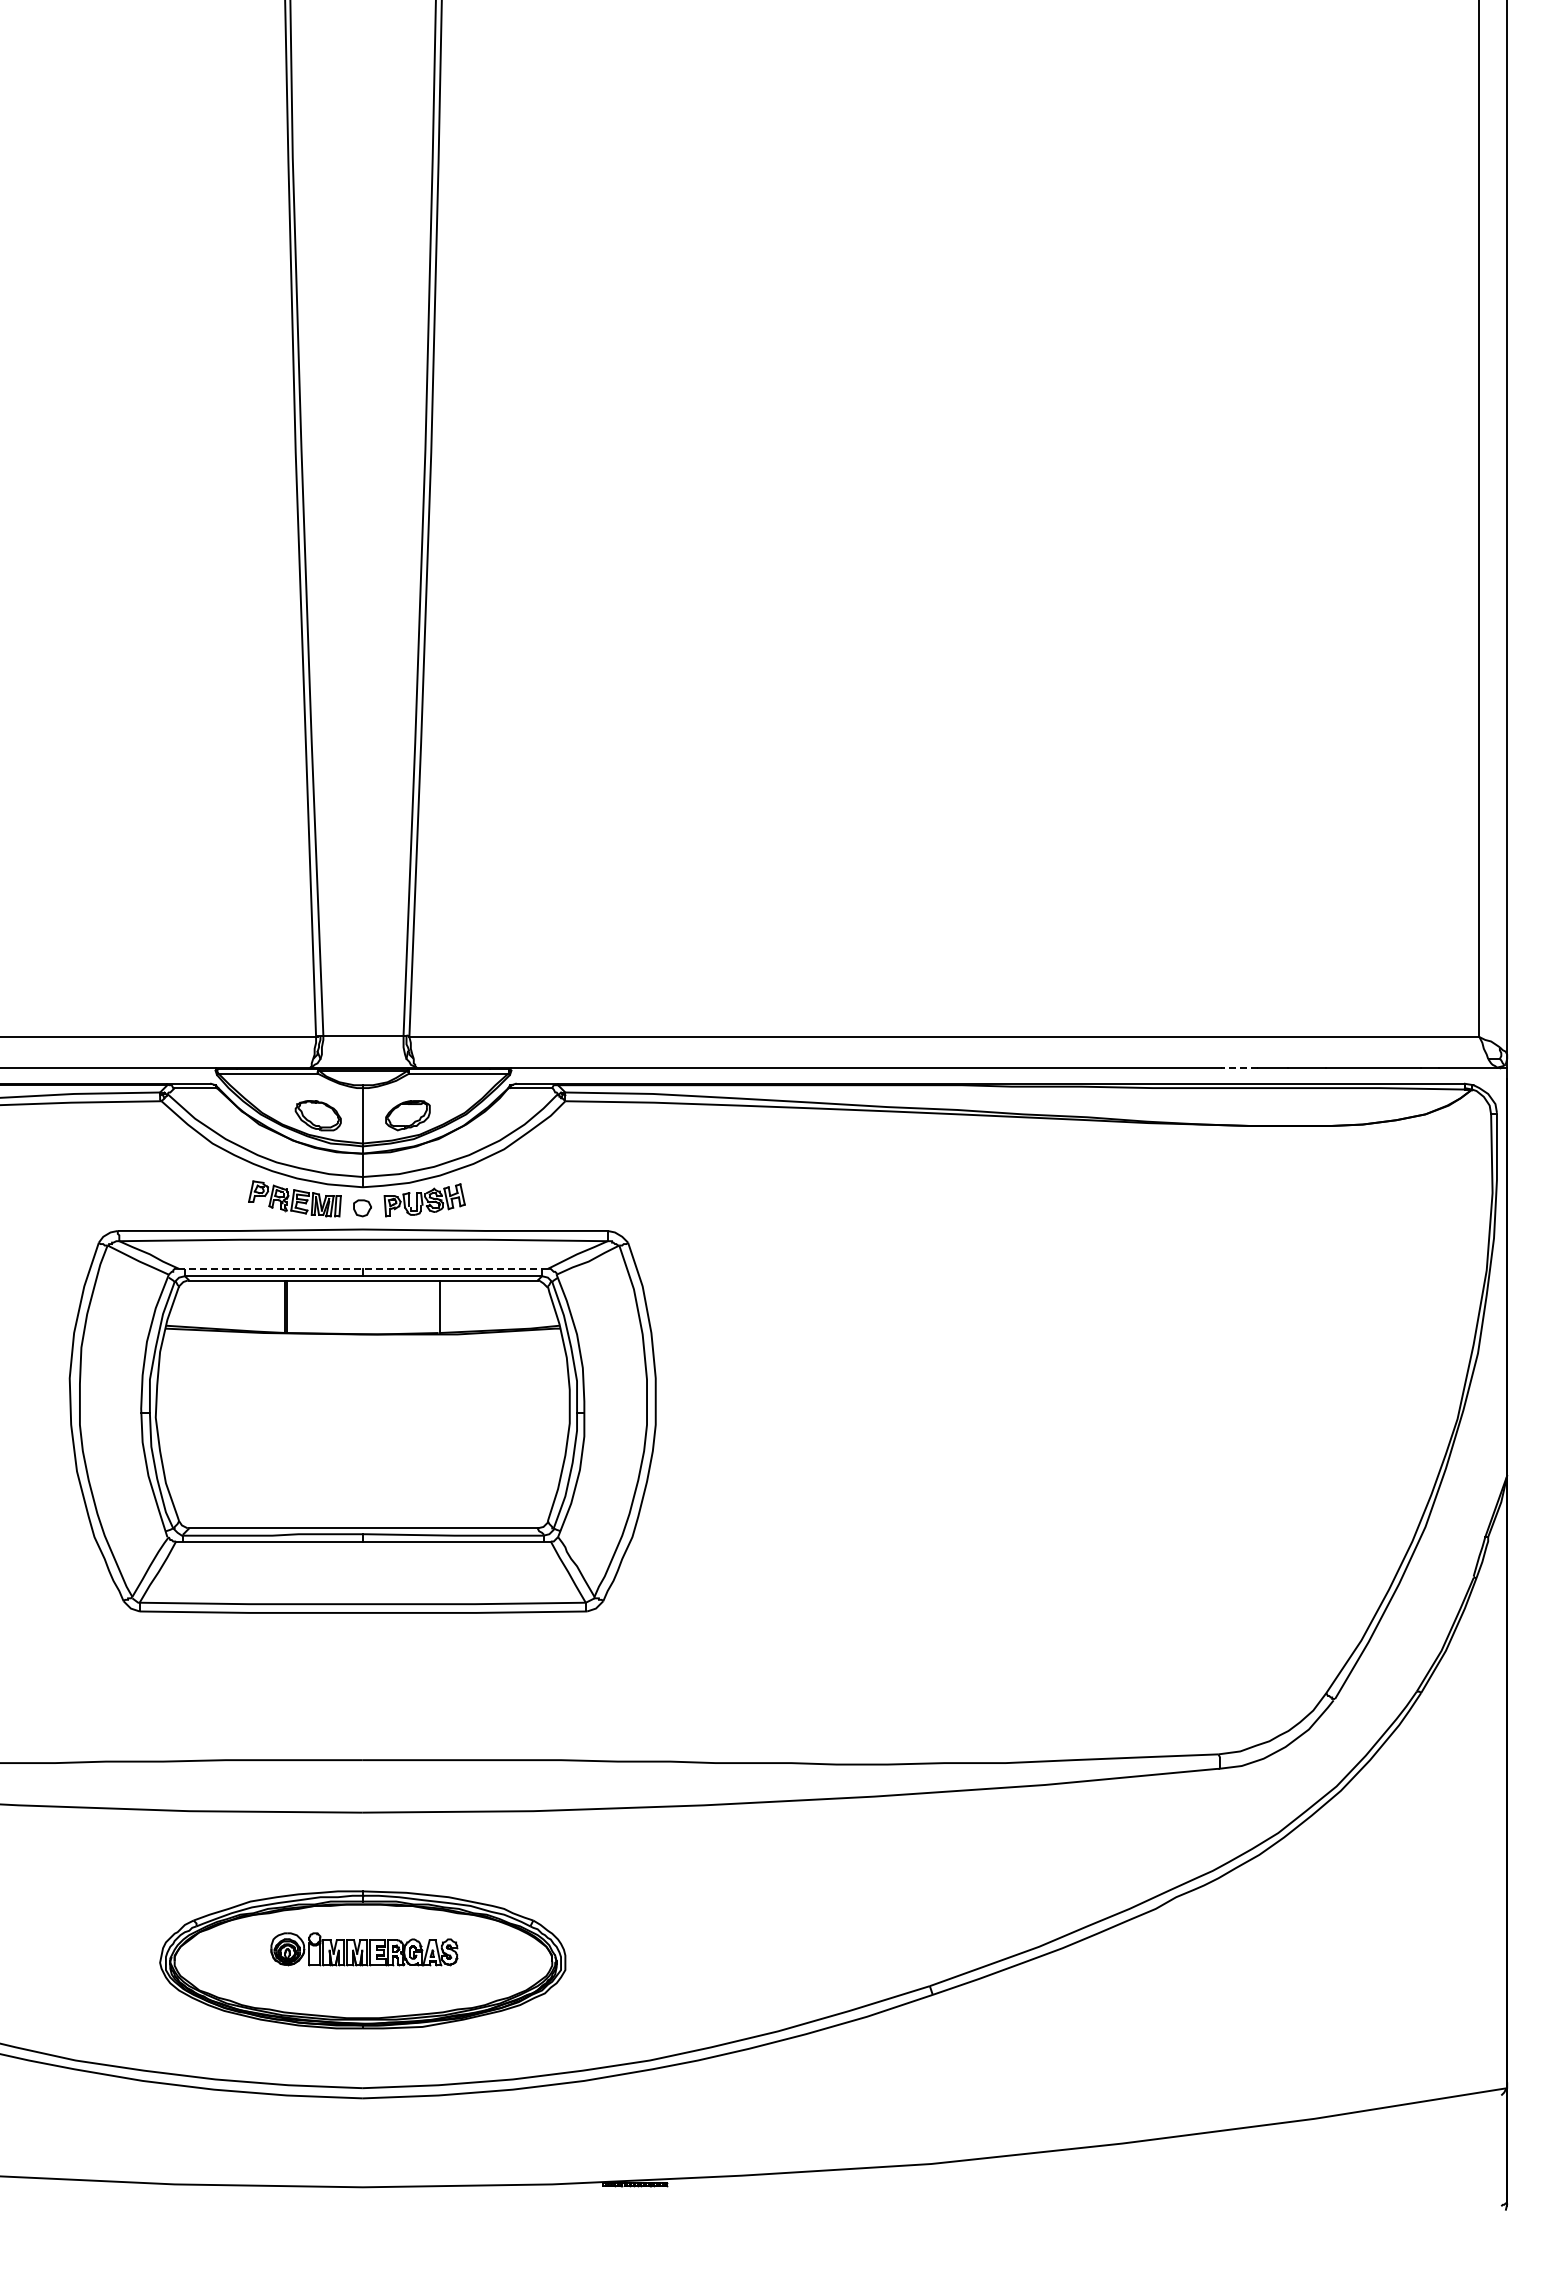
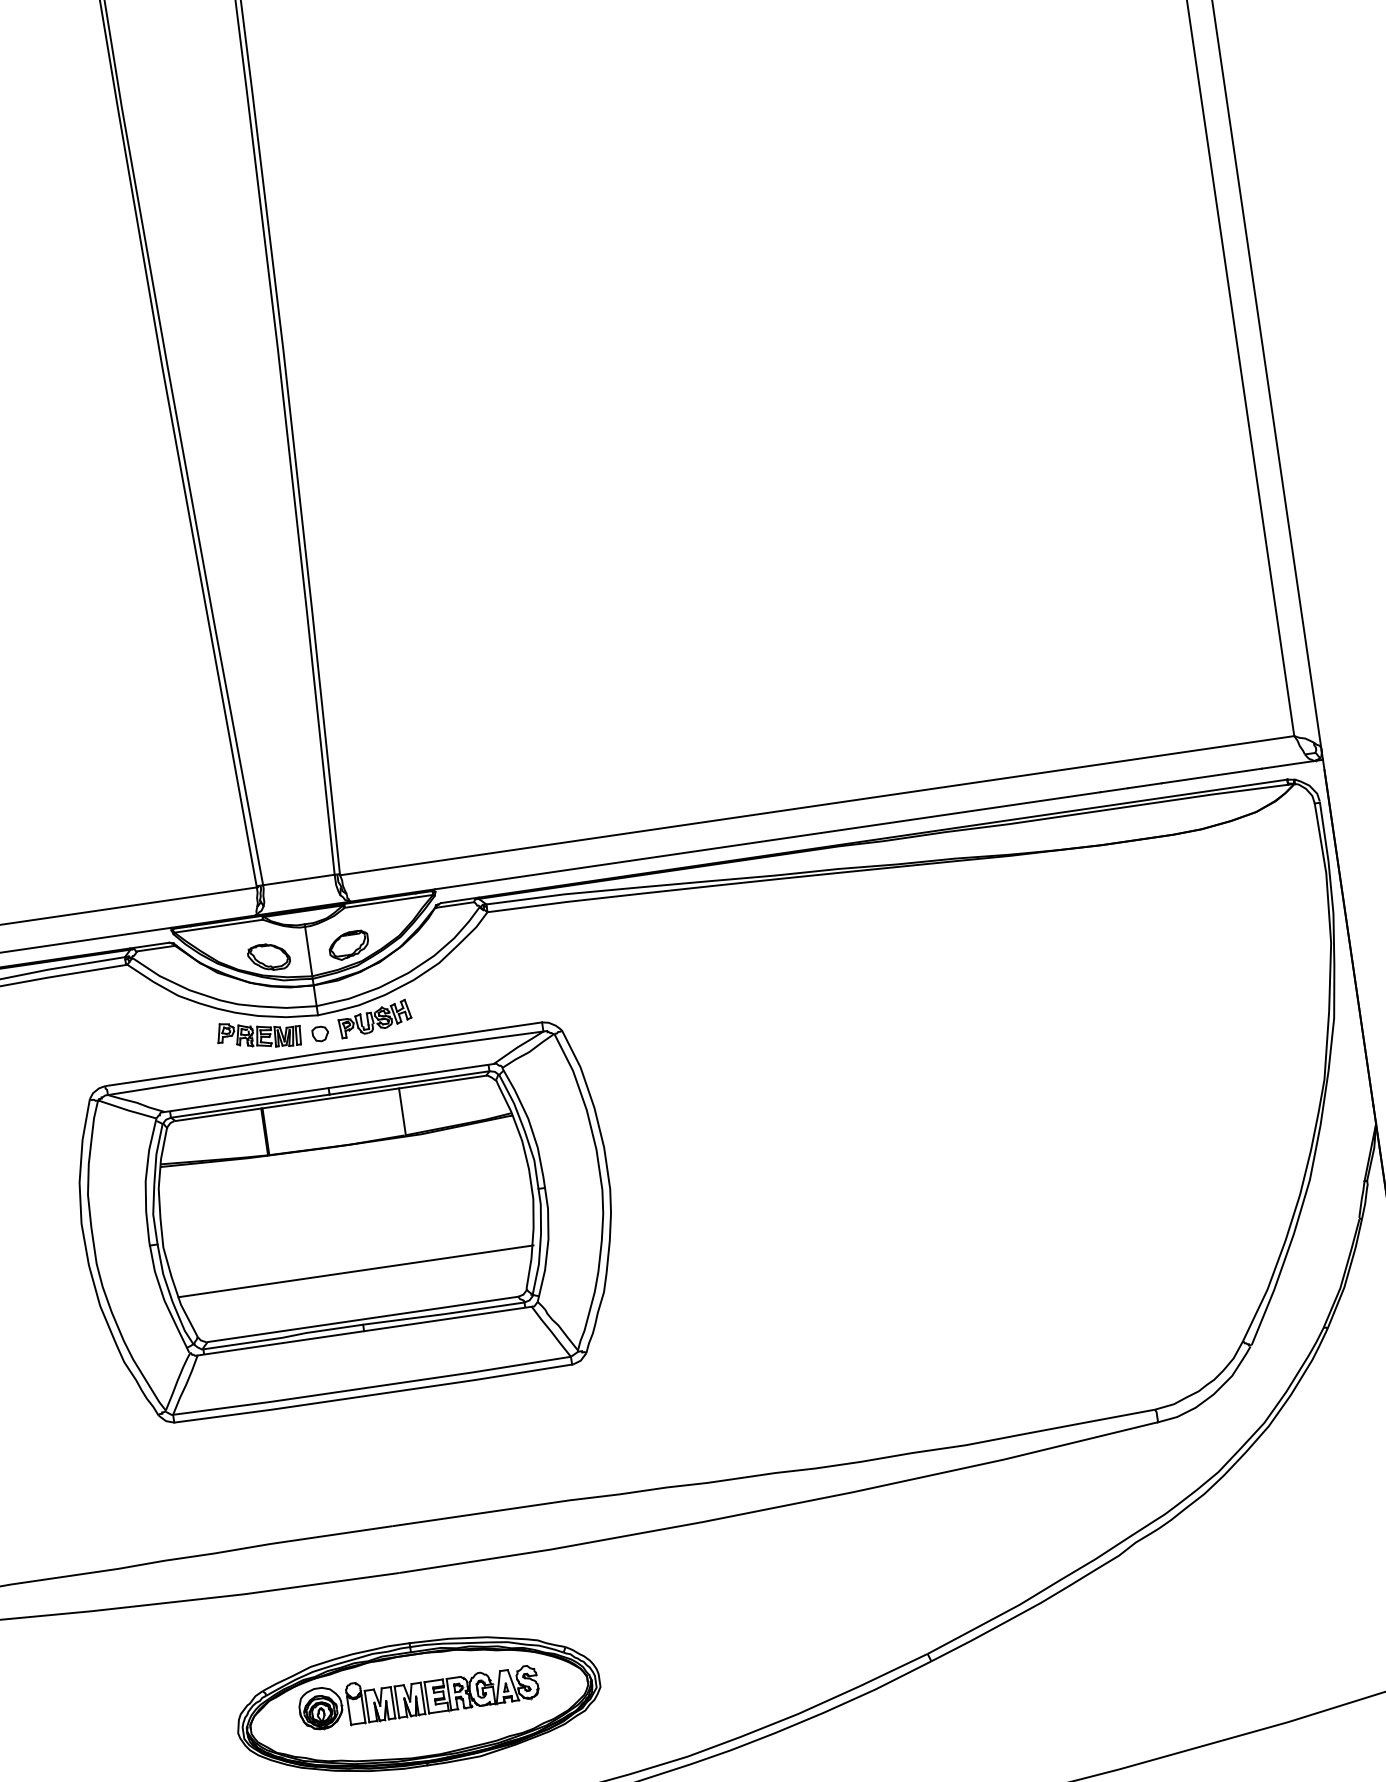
line: (1239, 1067) -> (1084, 794), dashed -> solid
line: (362, 1268) -> (328, 1087), dashed -> solid
line: (363, 1474) -> (356, 1271), added
part: (364, 1949) -> (418, 1694), size x1.43

